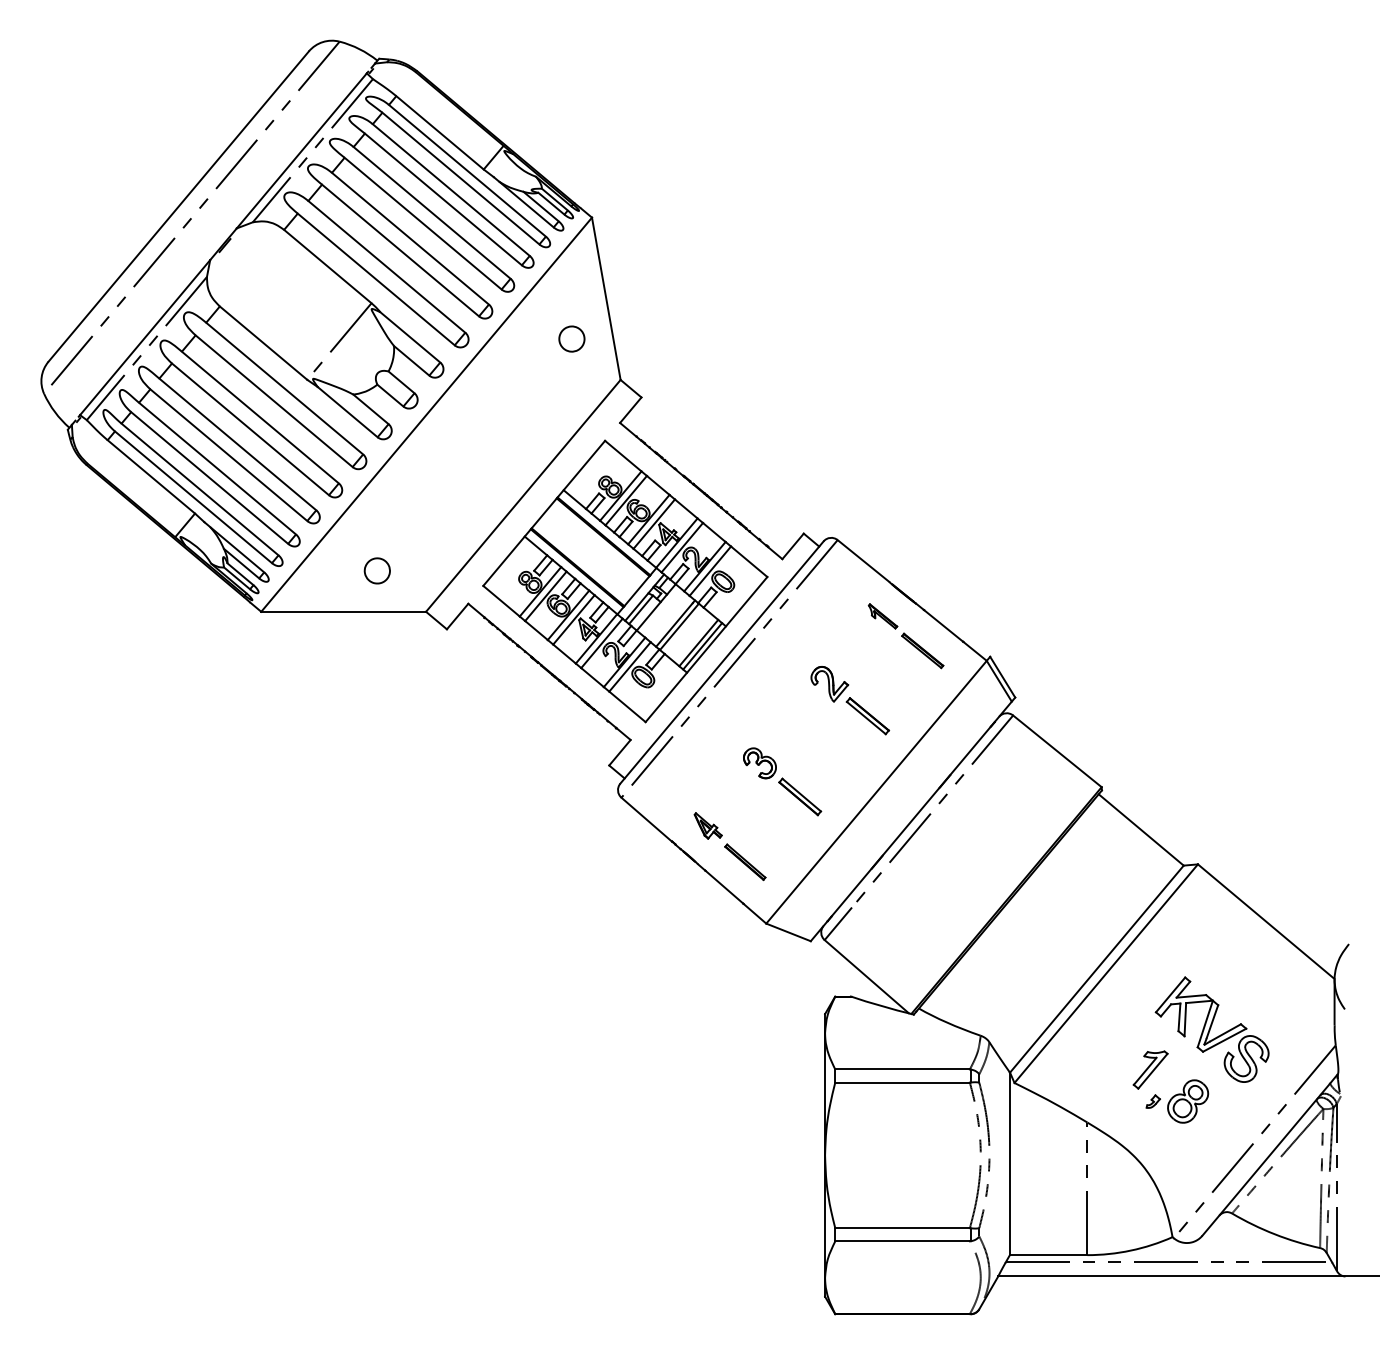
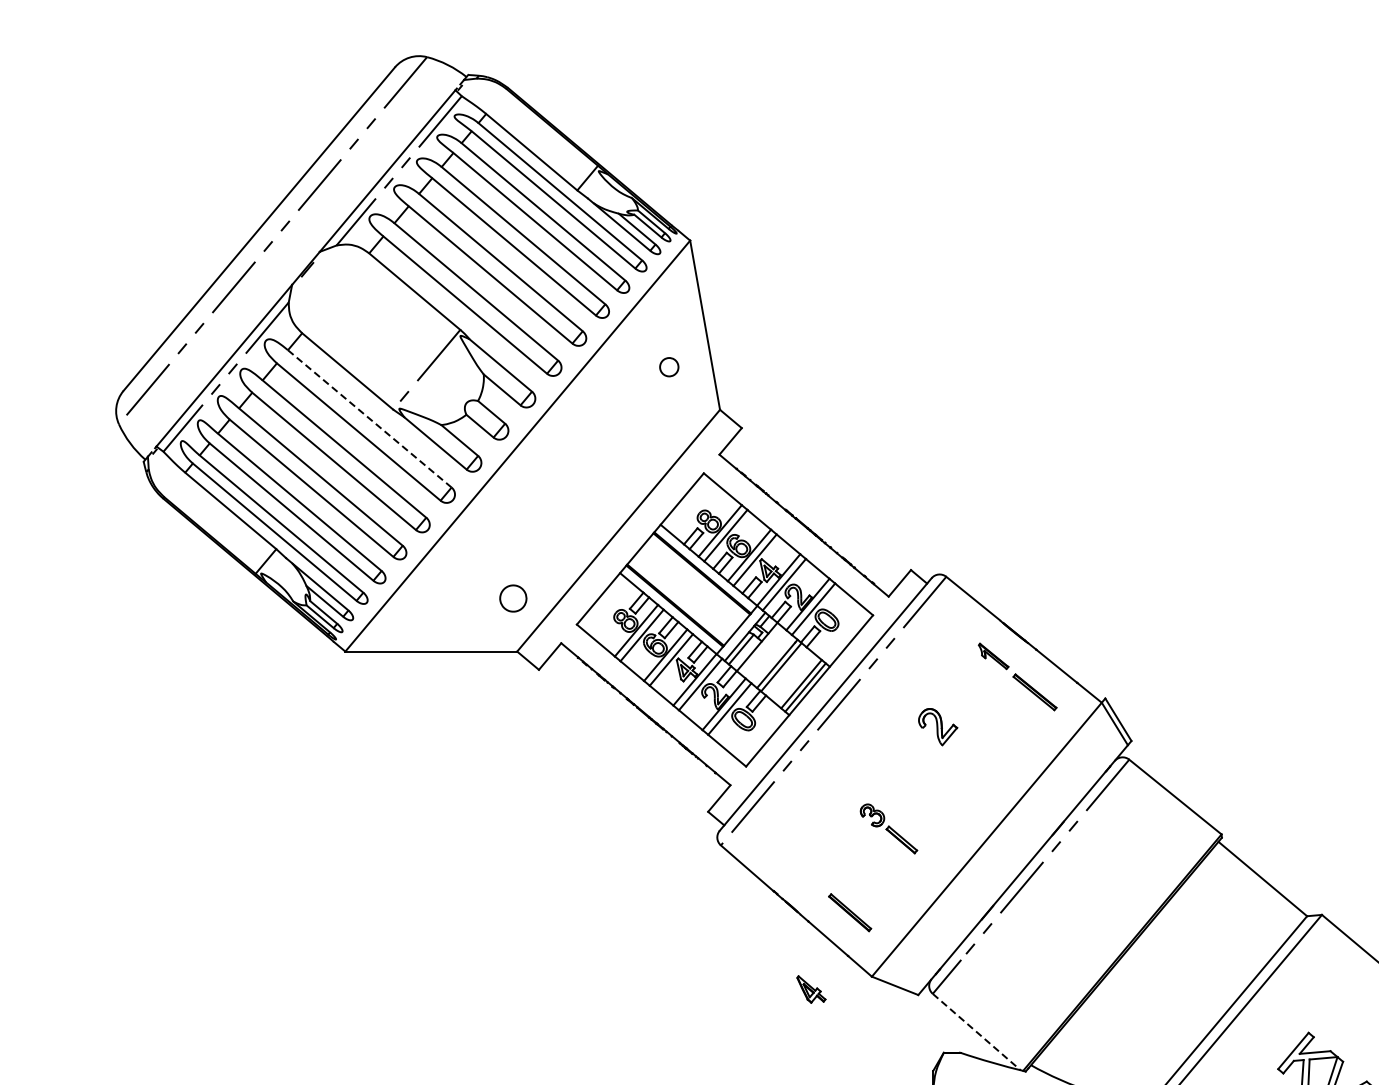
part: (571, 338) -> (668, 366), size x0.7
line: (285, 388) -> (370, 418), solid -> dashed
part: (376, 570) -> (512, 598), moved
part: (867, 716) -> (977, 760), removed
part: (782, 781) -> (888, 828), size x0.7
part: (707, 825) -> (810, 989), moved
line: (866, 976) -> (976, 1031), solid -> dashed

